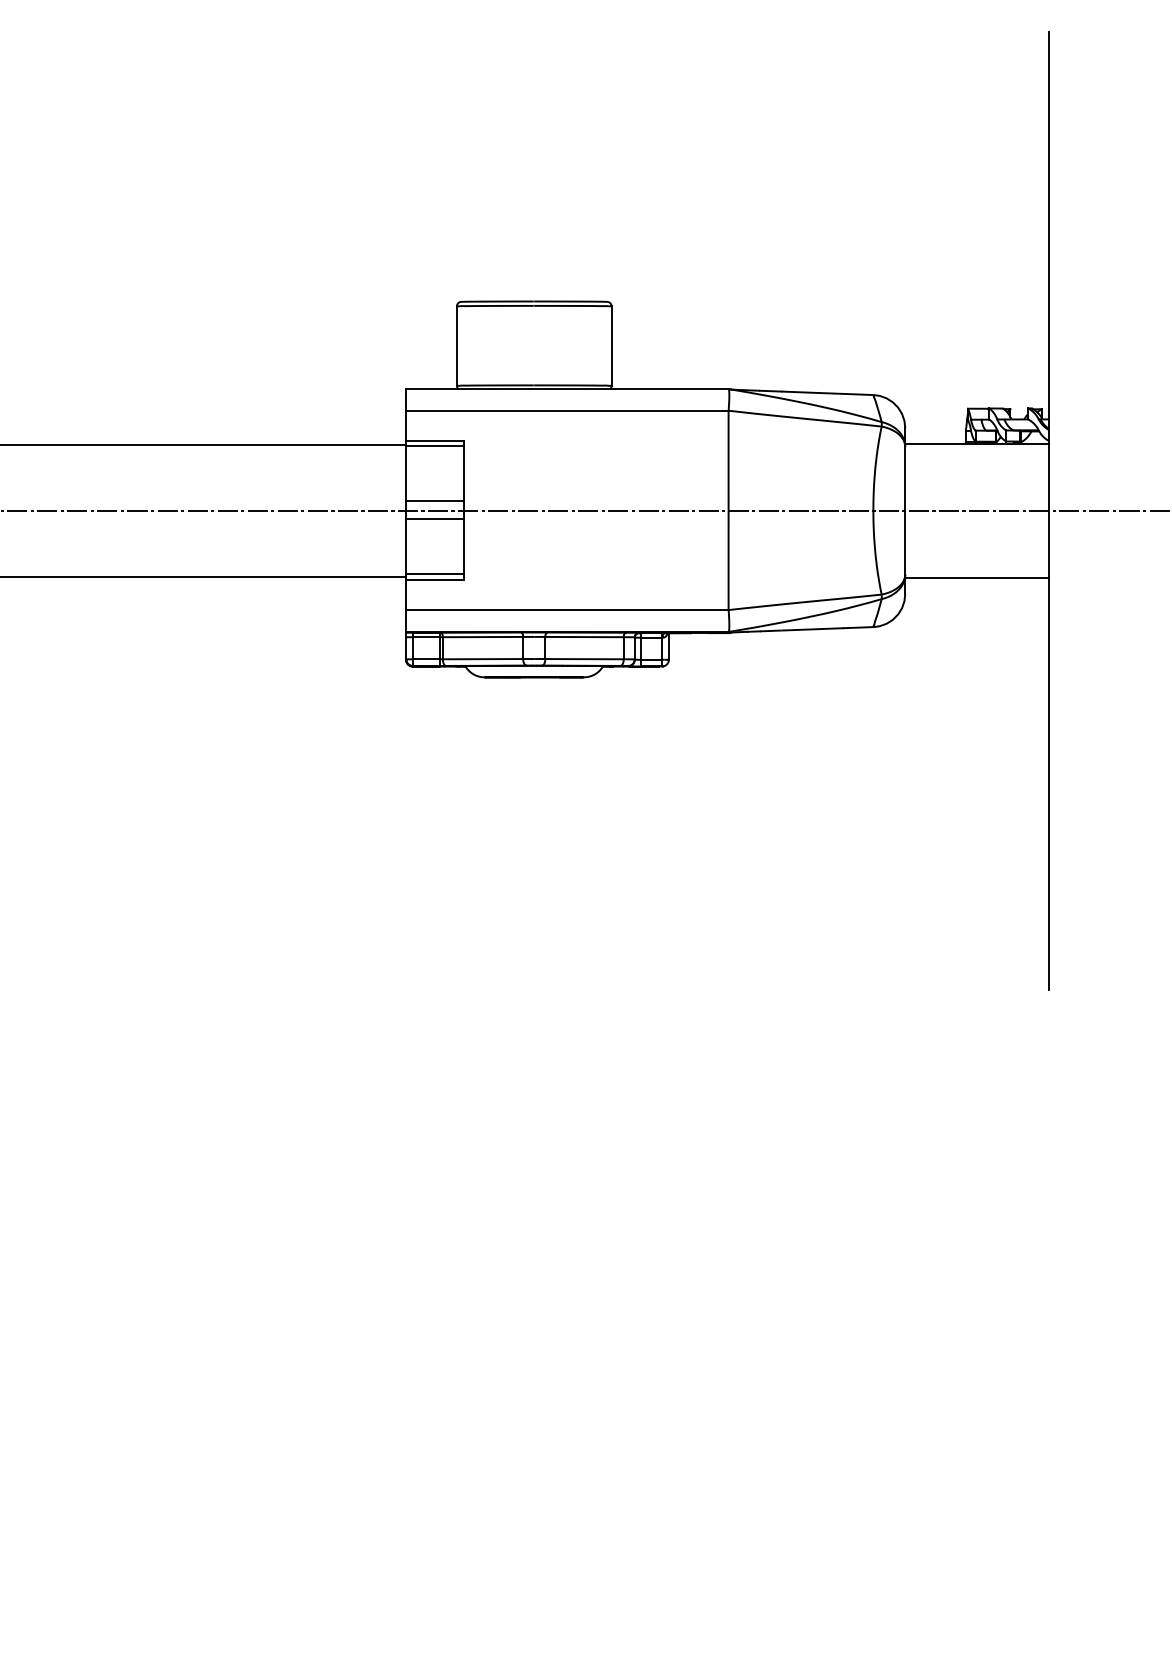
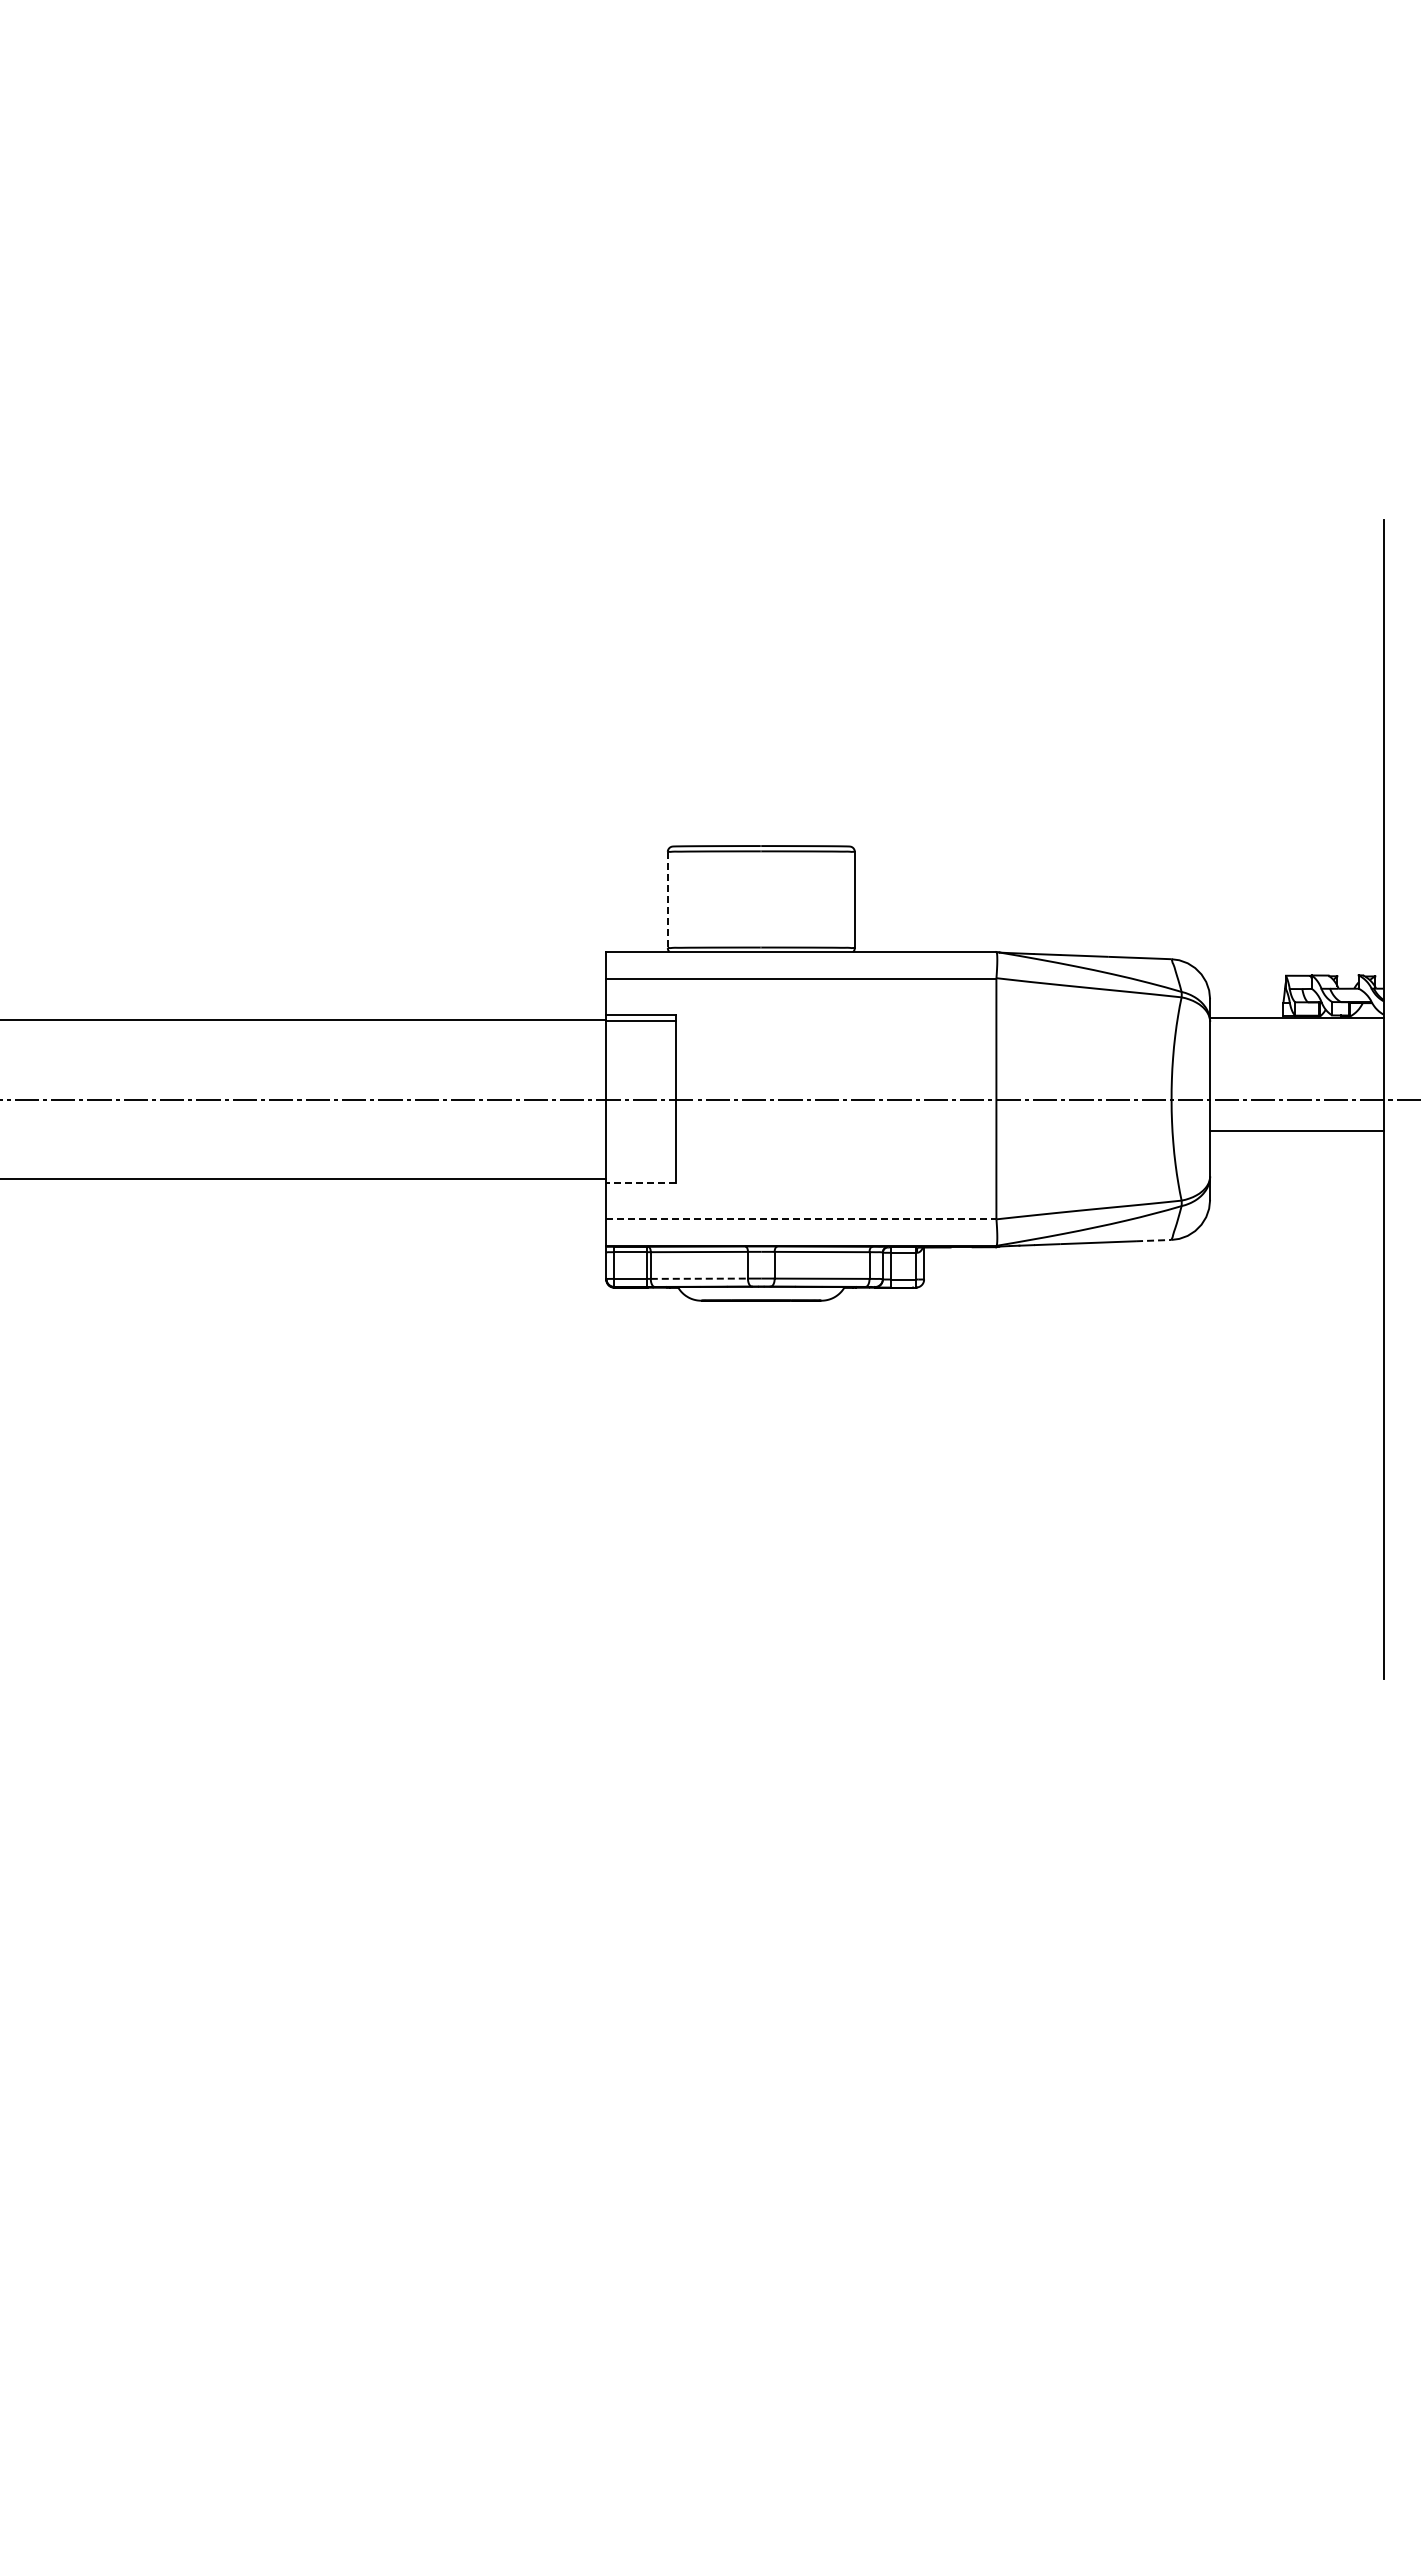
line: (456, 346) -> (667, 900), solid -> dashed
line: (434, 501) -> (640, 1087), removed
line: (434, 519) -> (640, 1109), removed
line: (434, 574) -> (640, 1176), removed
line: (976, 578) -> (1296, 1131), moved
line: (435, 579) -> (641, 1182), solid -> dashed
line: (567, 610) -> (801, 1219), solid -> dashed
line: (858, 627) -> (1153, 1240), solid -> dashed
line: (483, 658) -> (699, 1278), solid -> dashed

